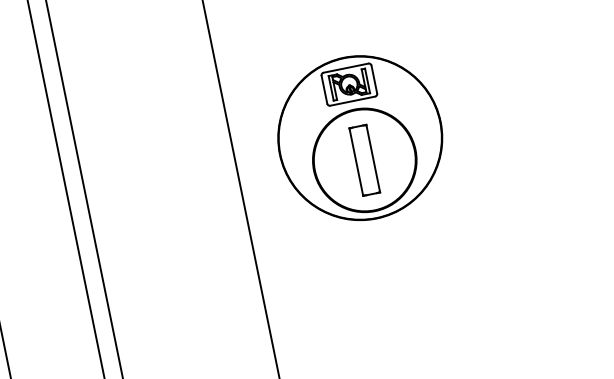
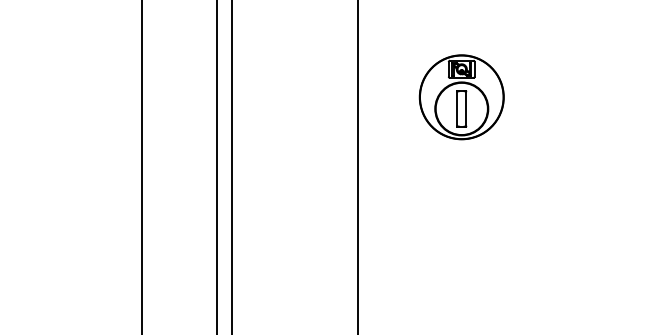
part: (359, 138) -> (461, 97), size x0.62

